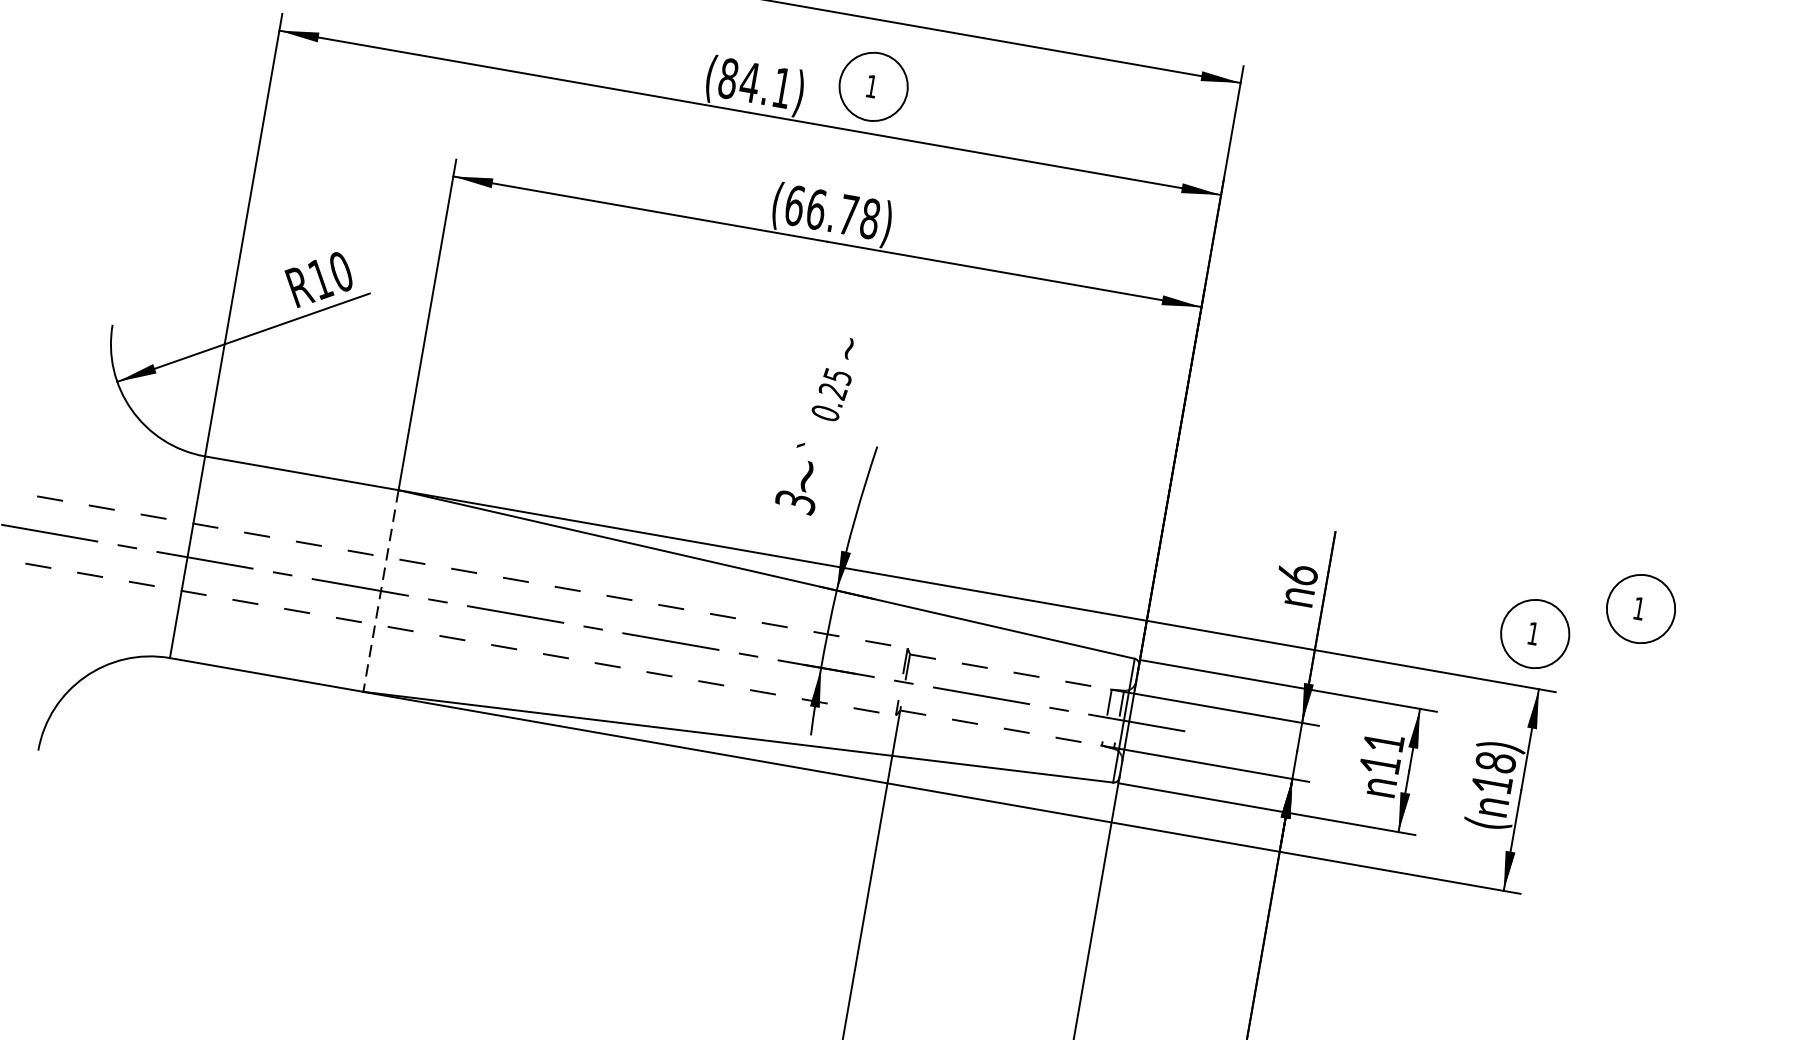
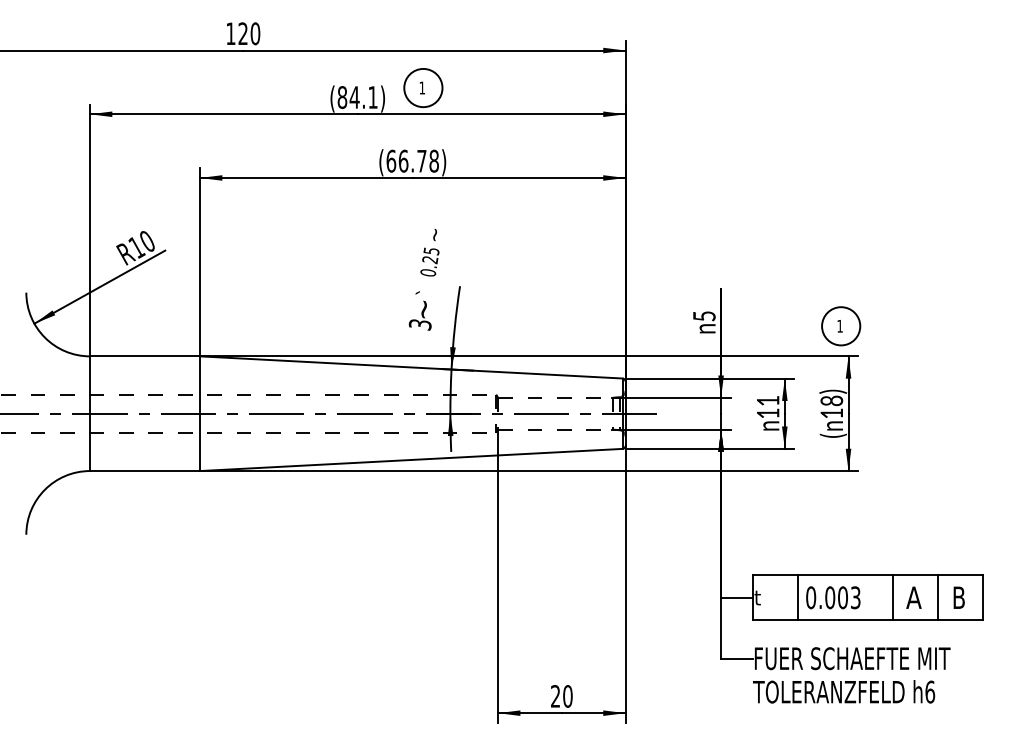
text: (1297, 574) -> (704, 316), 6 -> 5
line: (381, 592) -> (200, 414), dashed -> solid
part: (1641, 609) -> (897, 302), removed

